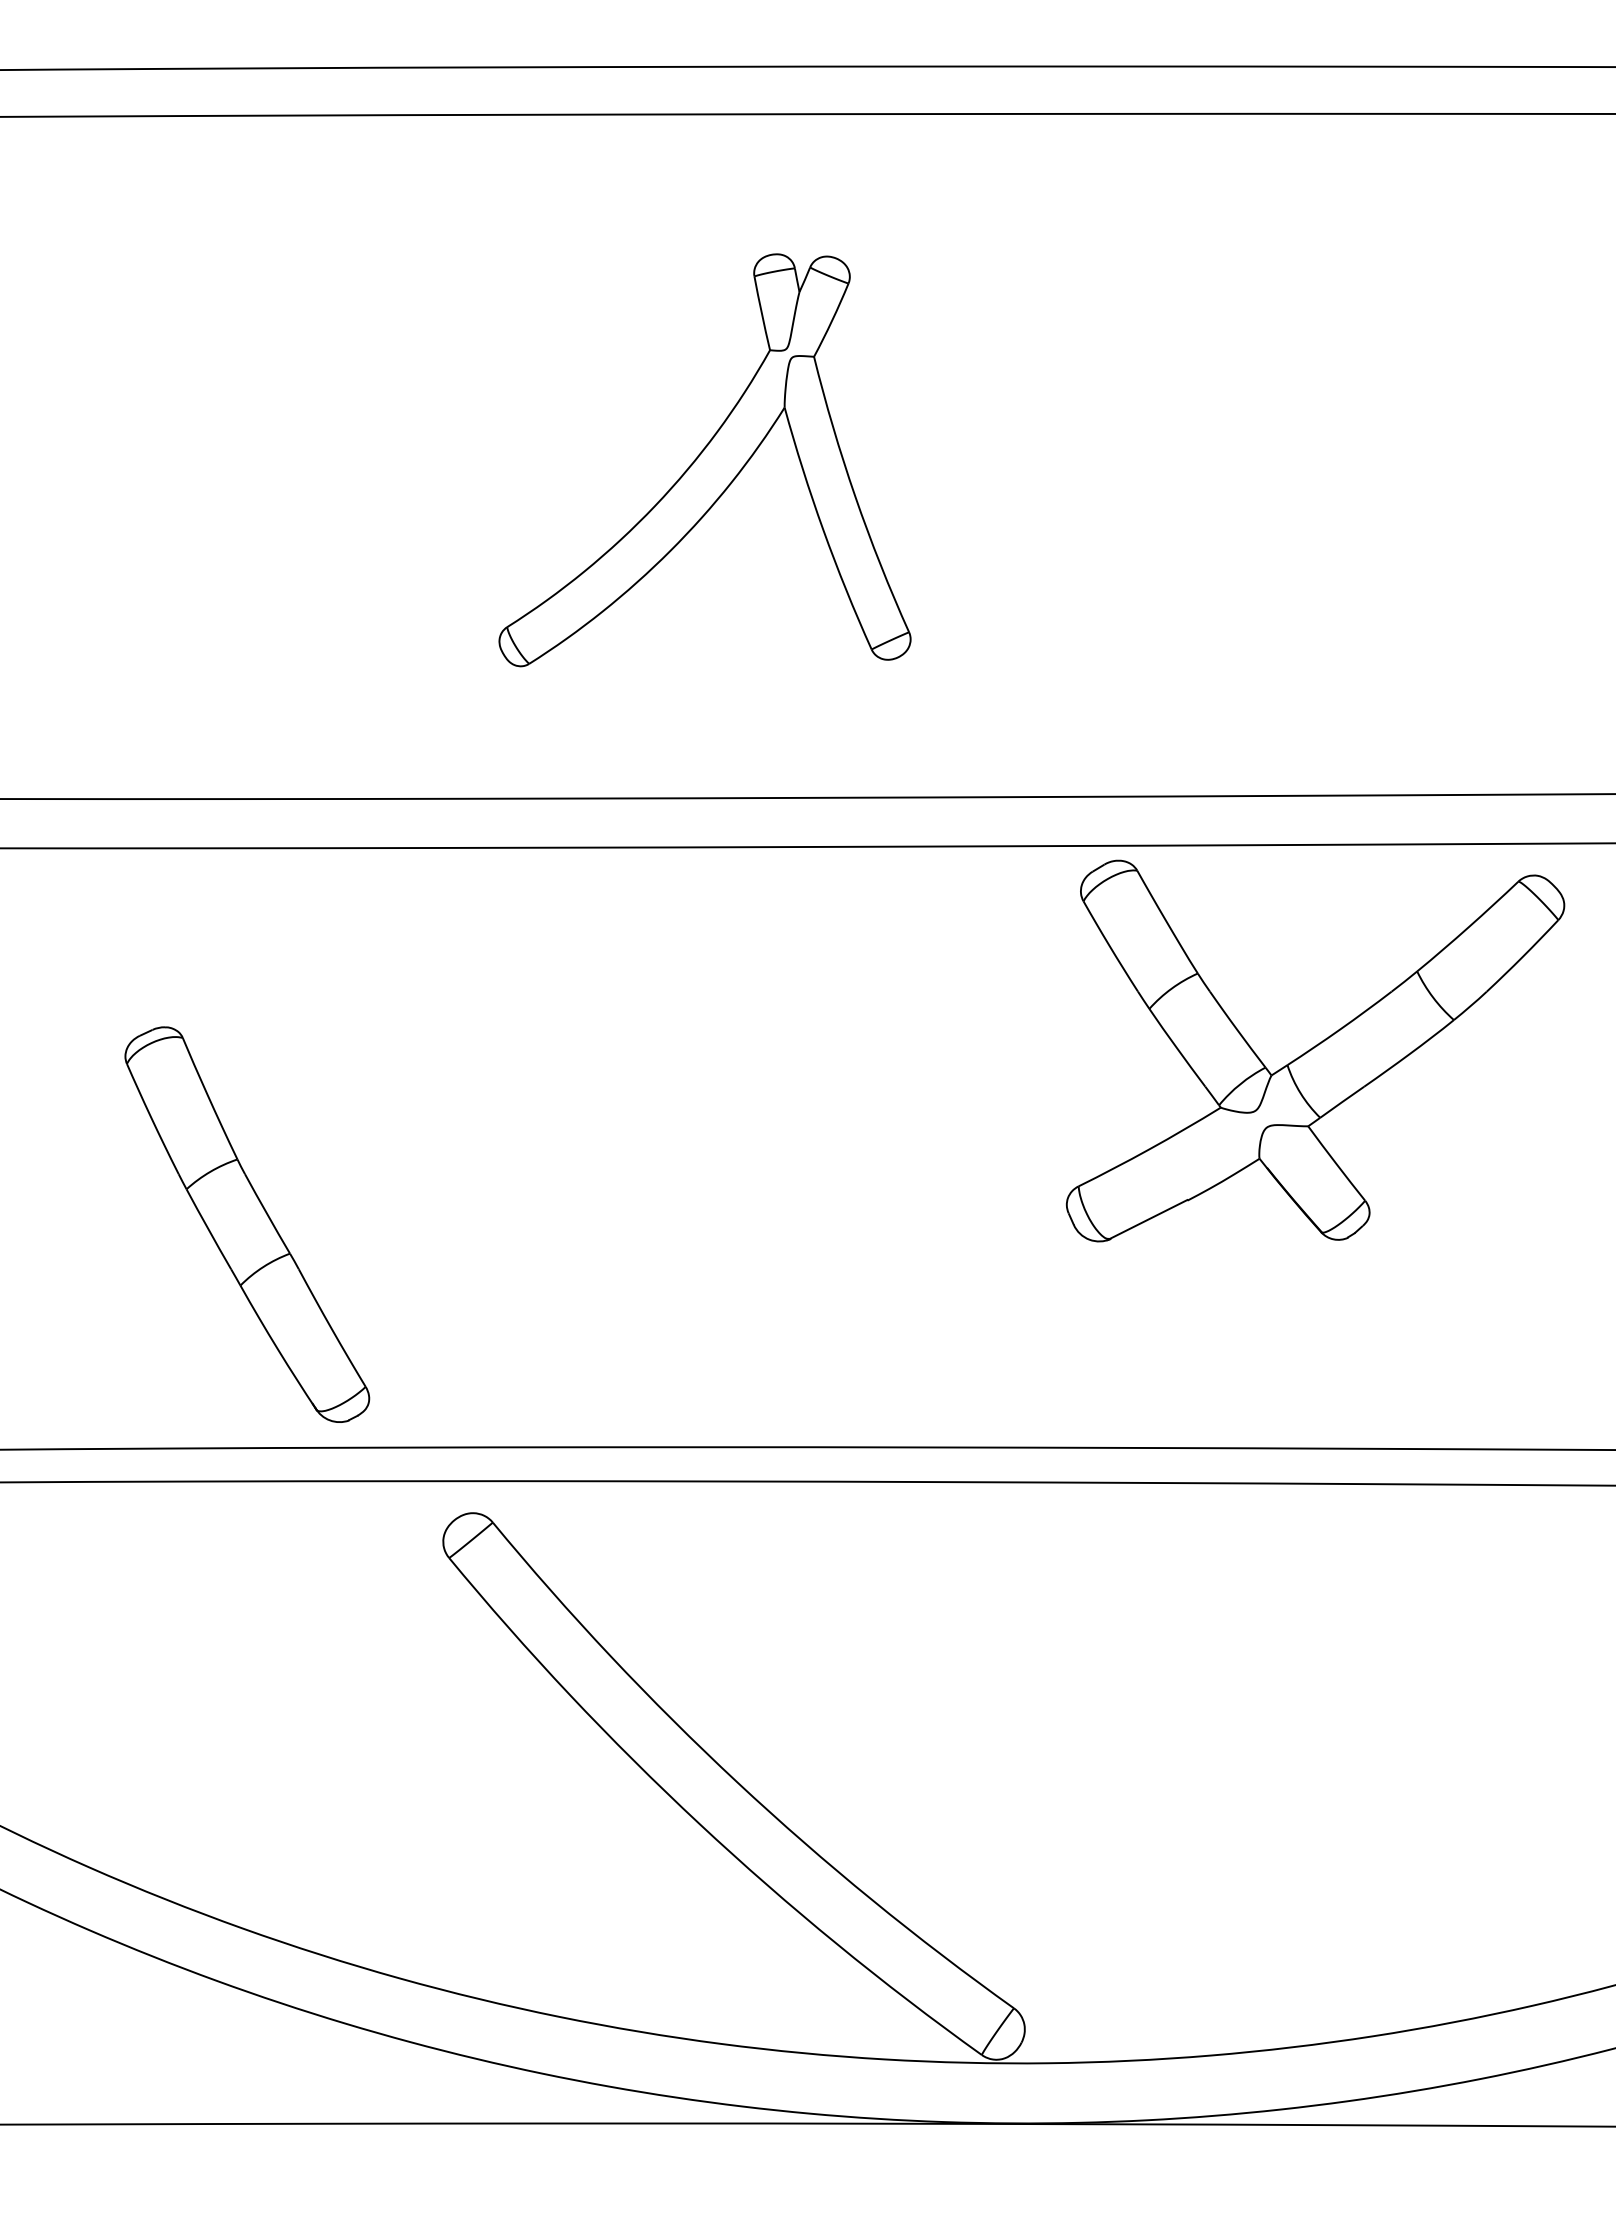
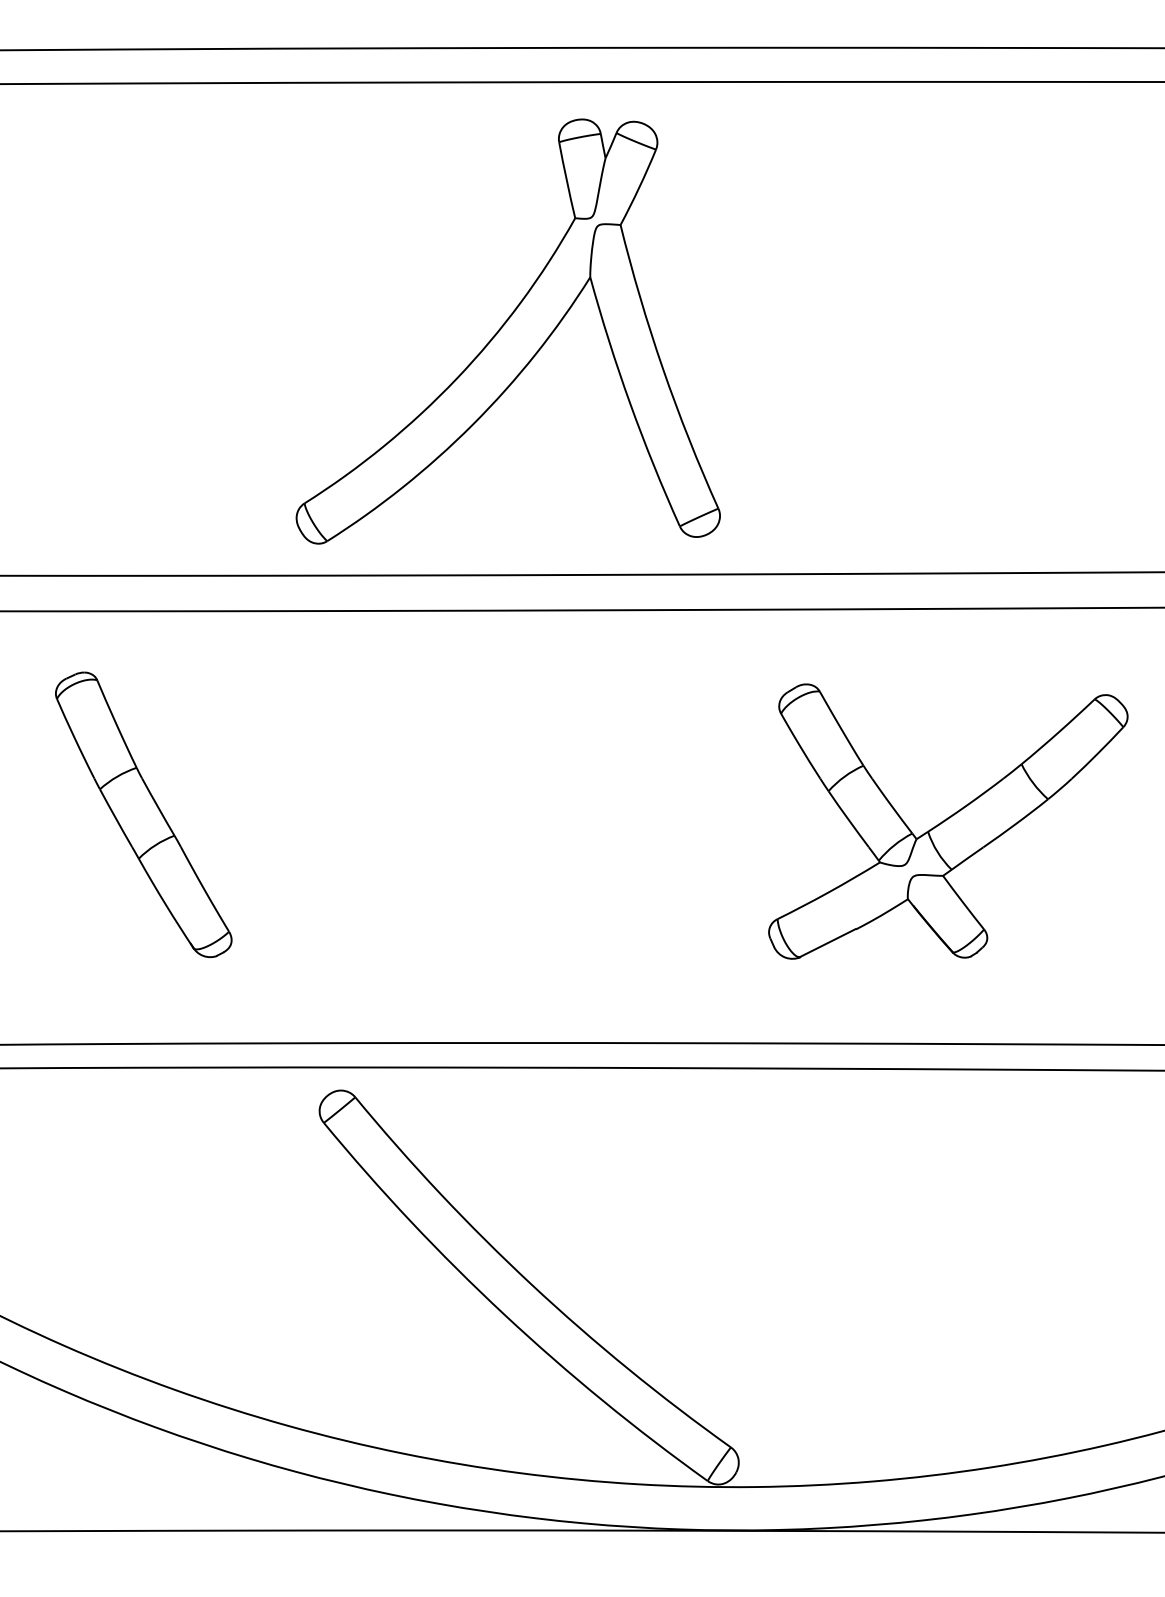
part: (704, 460) -> (507, 331), size x1.43
part: (1315, 1050) -> (948, 821), moved
part: (247, 1224) -> (143, 814), moved

